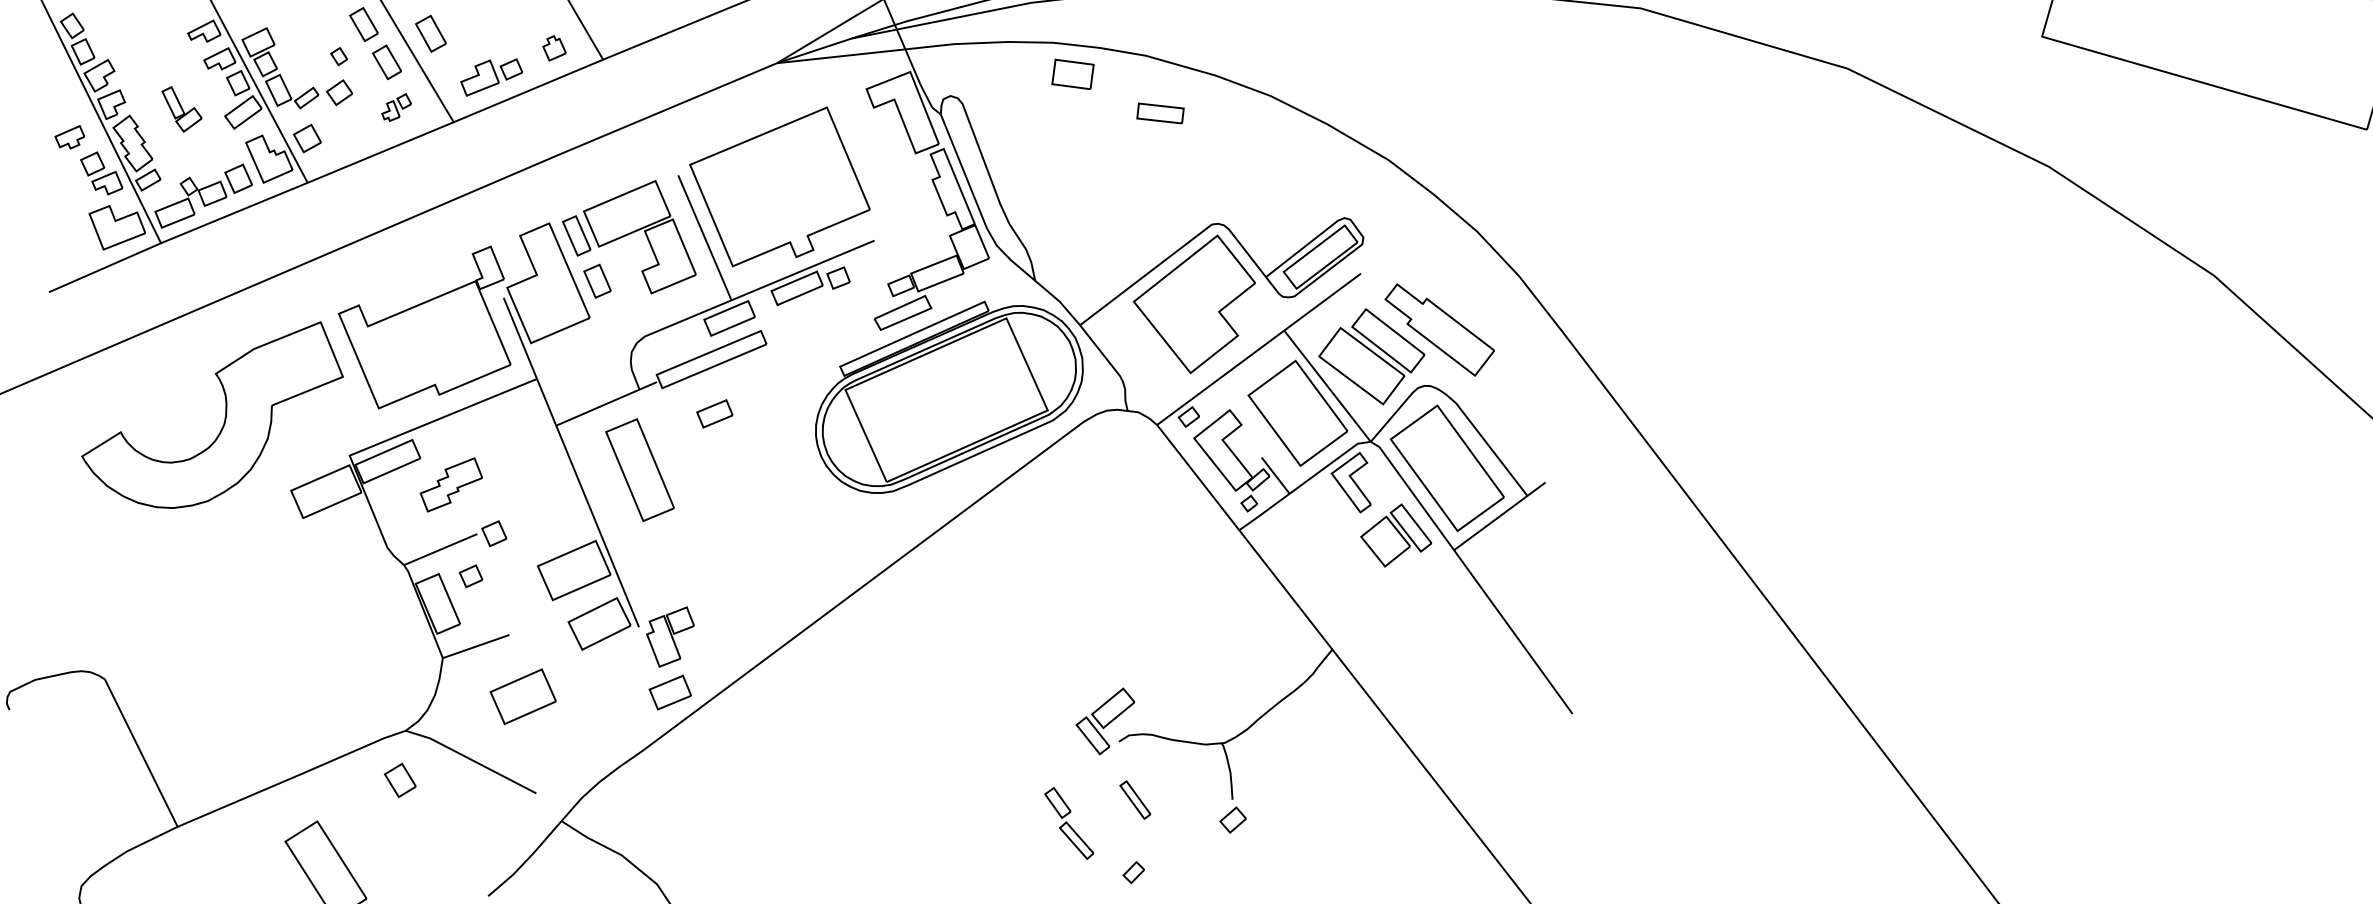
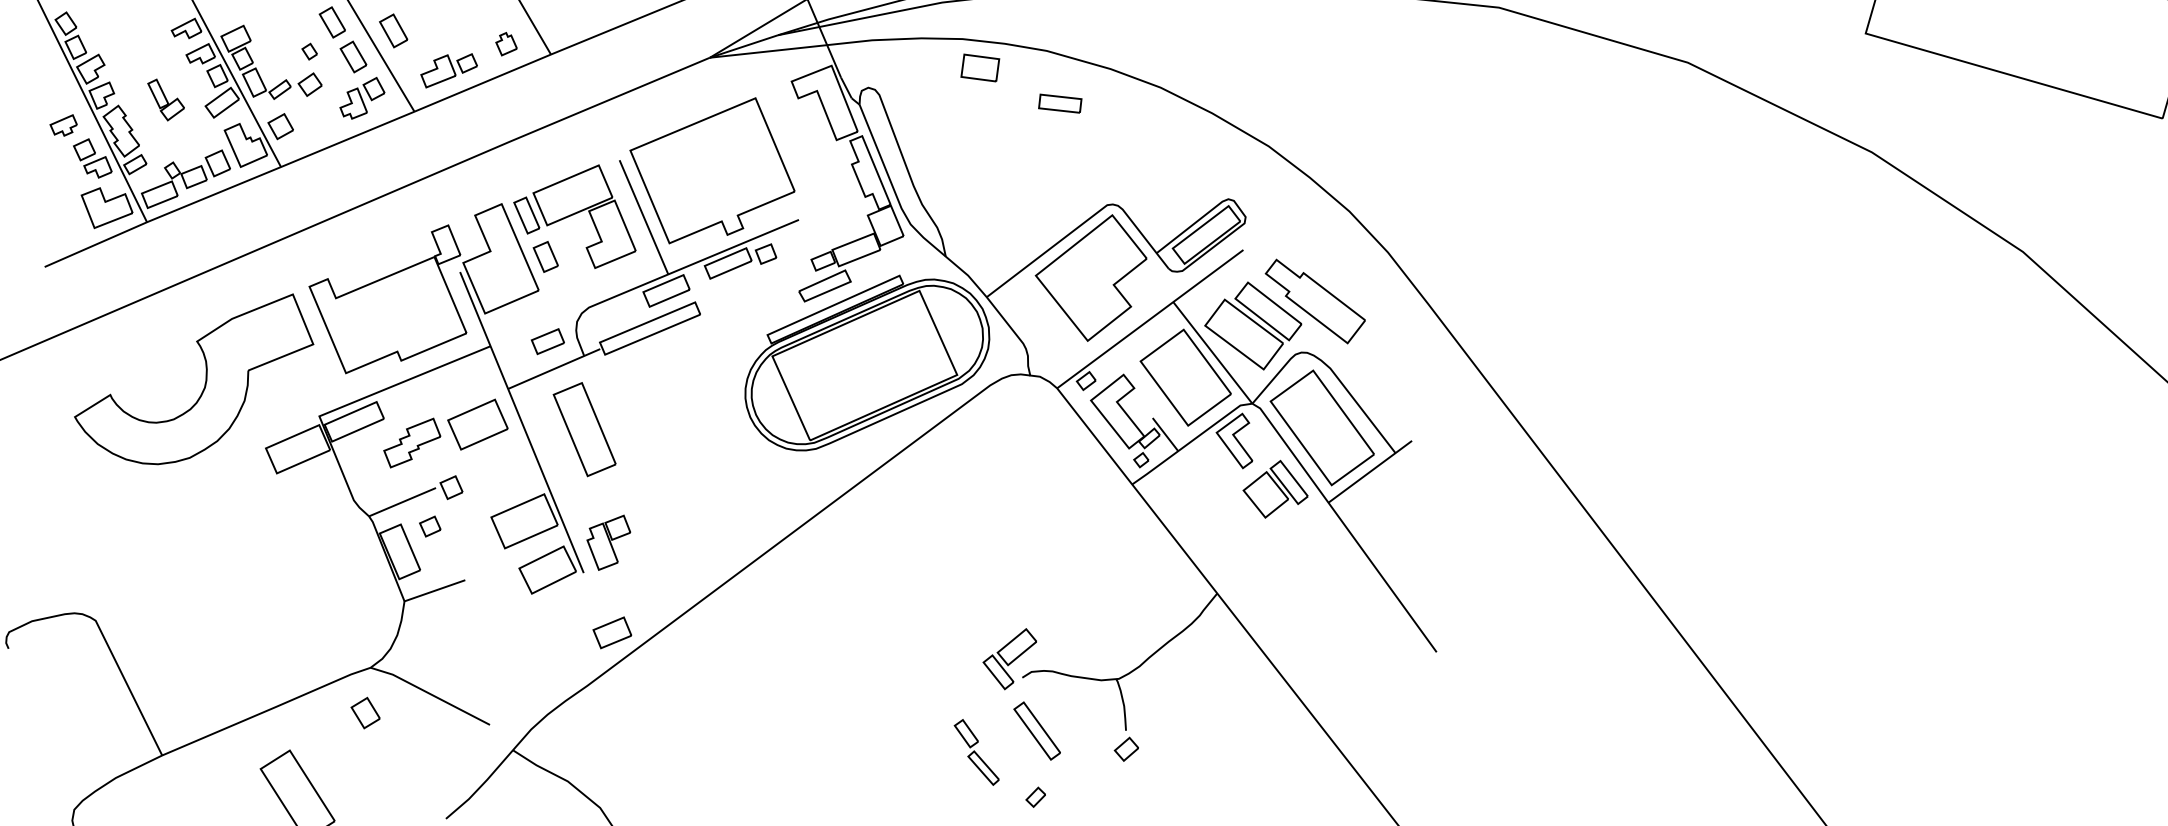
part: (396, 107) -> (362, 98), size x1.67
part: (714, 413) -> (547, 341), moved
part: (670, 636) -> (608, 542), moved
part: (522, 696) -> (477, 424), moved
part: (1135, 799) -> (1037, 730), size x1.67

